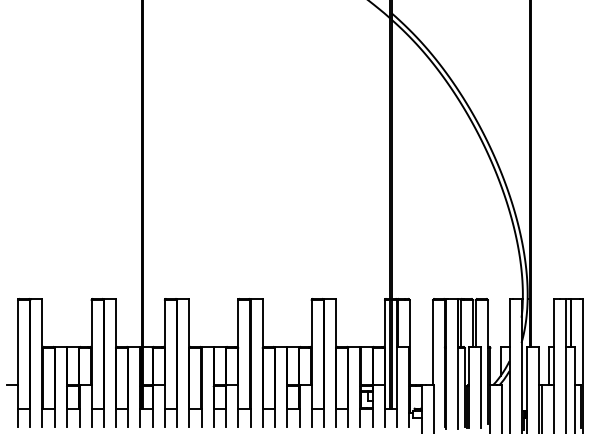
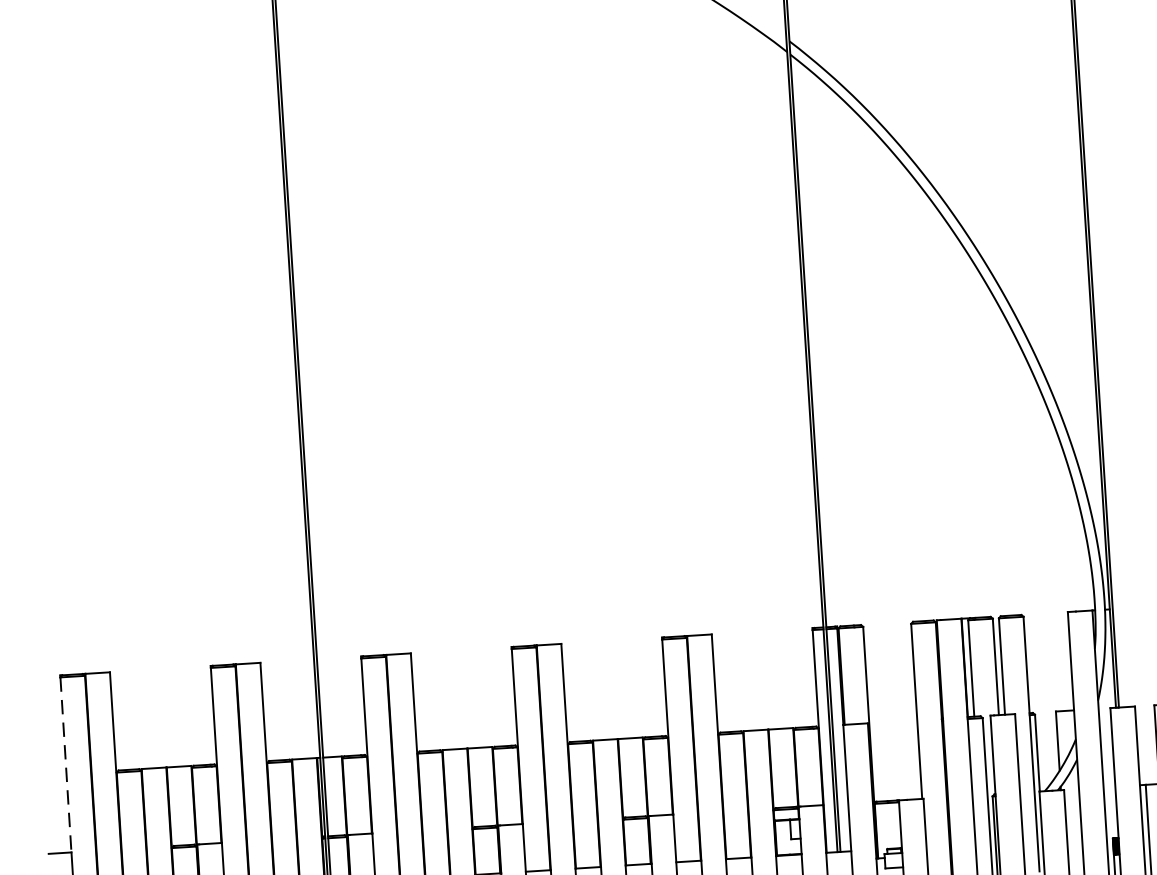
line: (18, 342) -> (66, 764), solid -> dashed

